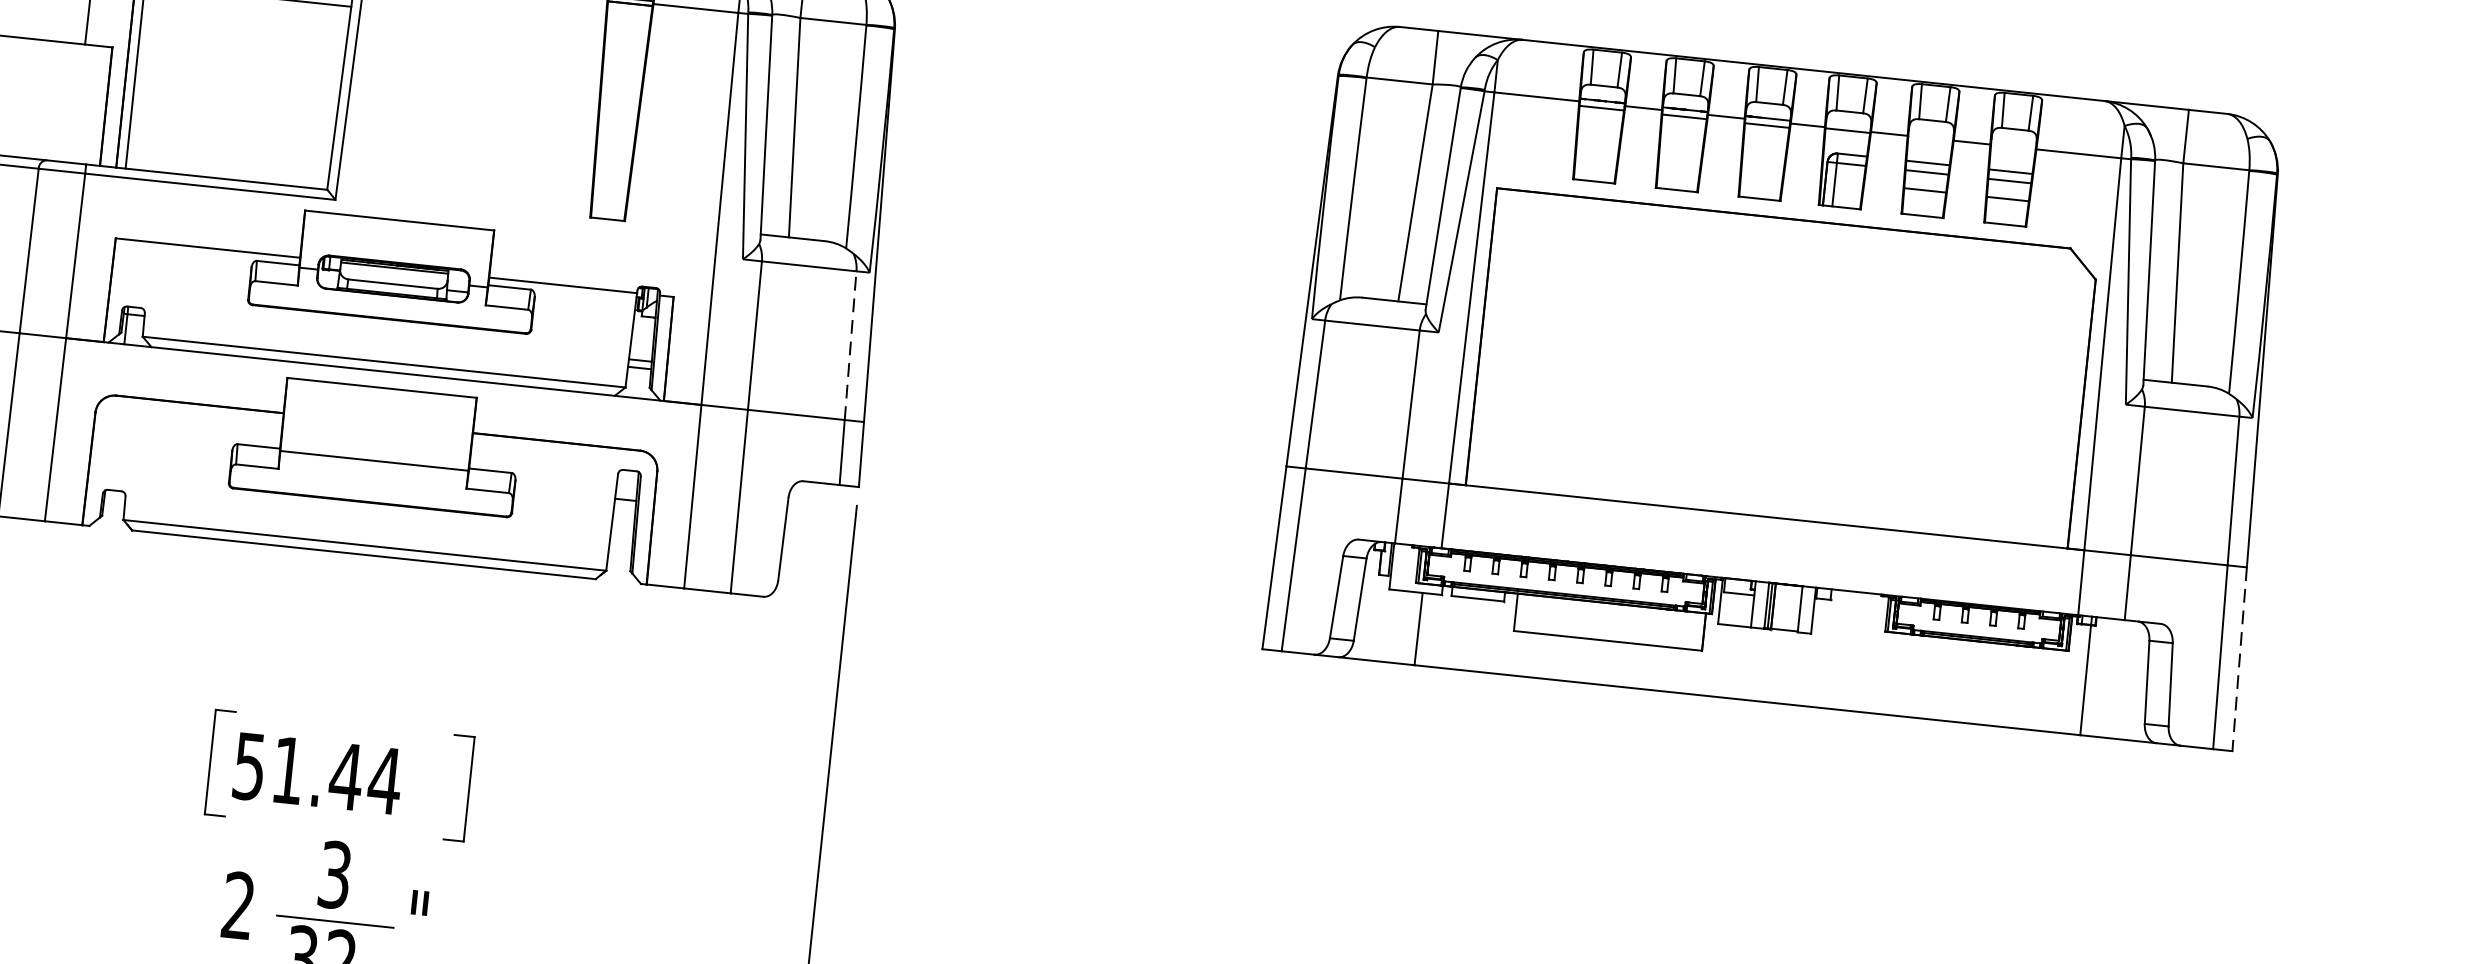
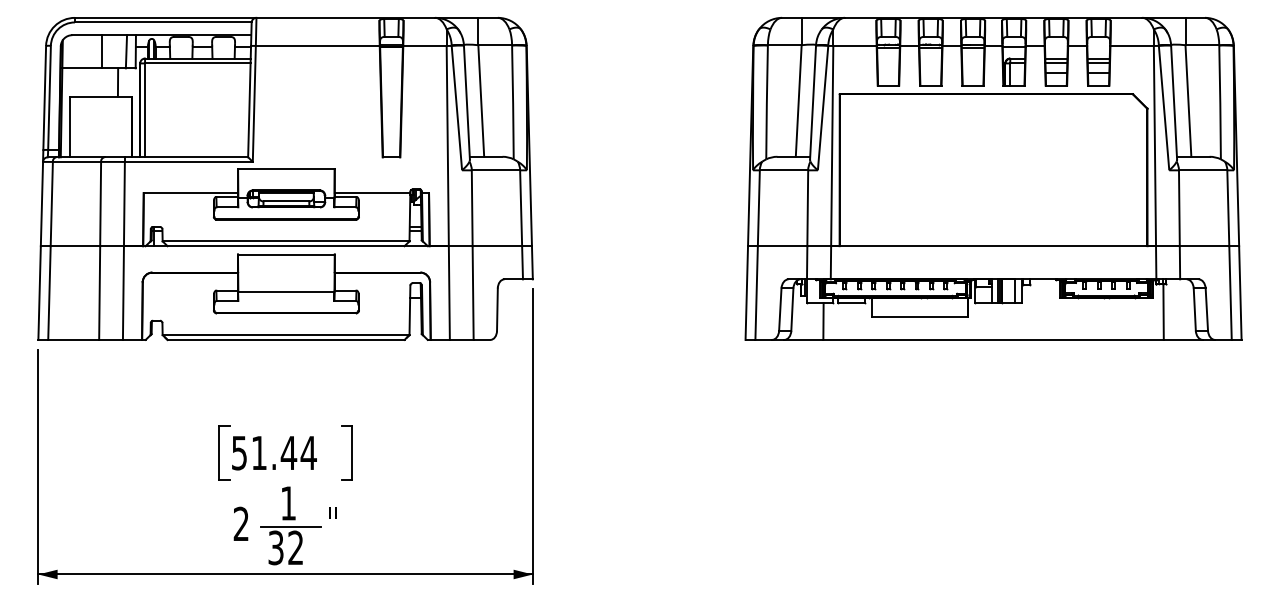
line: (851, 346) -> (521, 208), dashed -> solid
line: (2239, 660) -> (1240, 293), dashed -> solid
text: (334, 875) -> (288, 503), 3 -> 1

